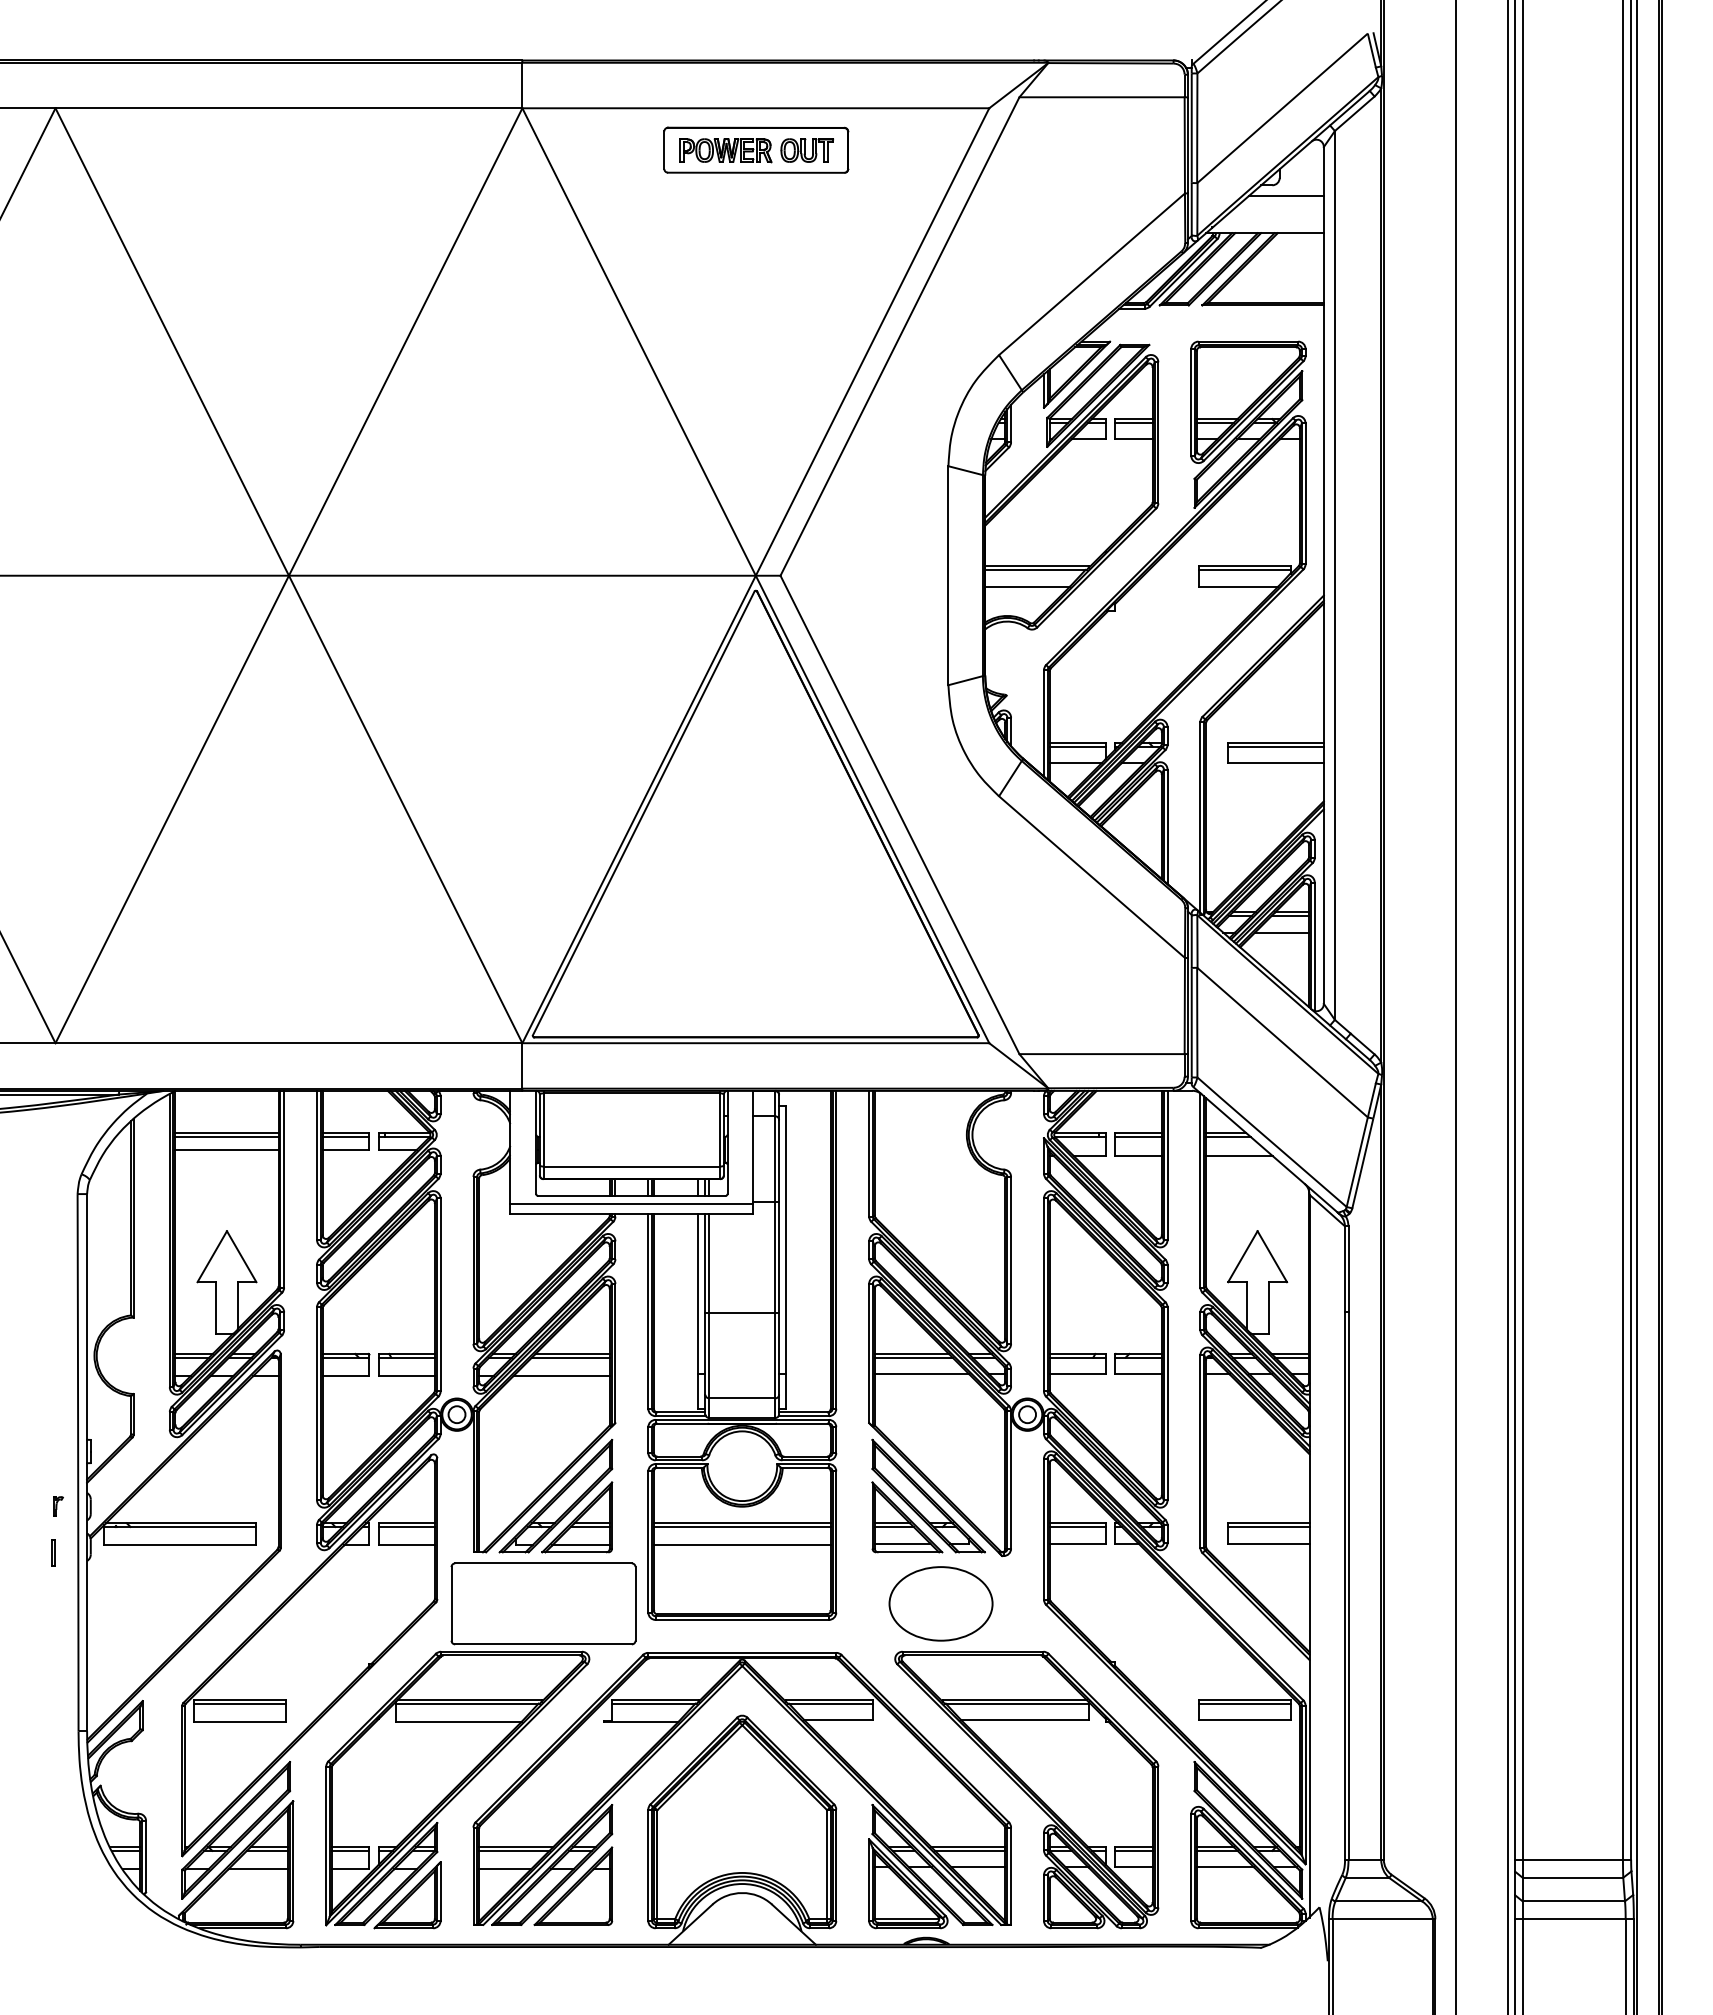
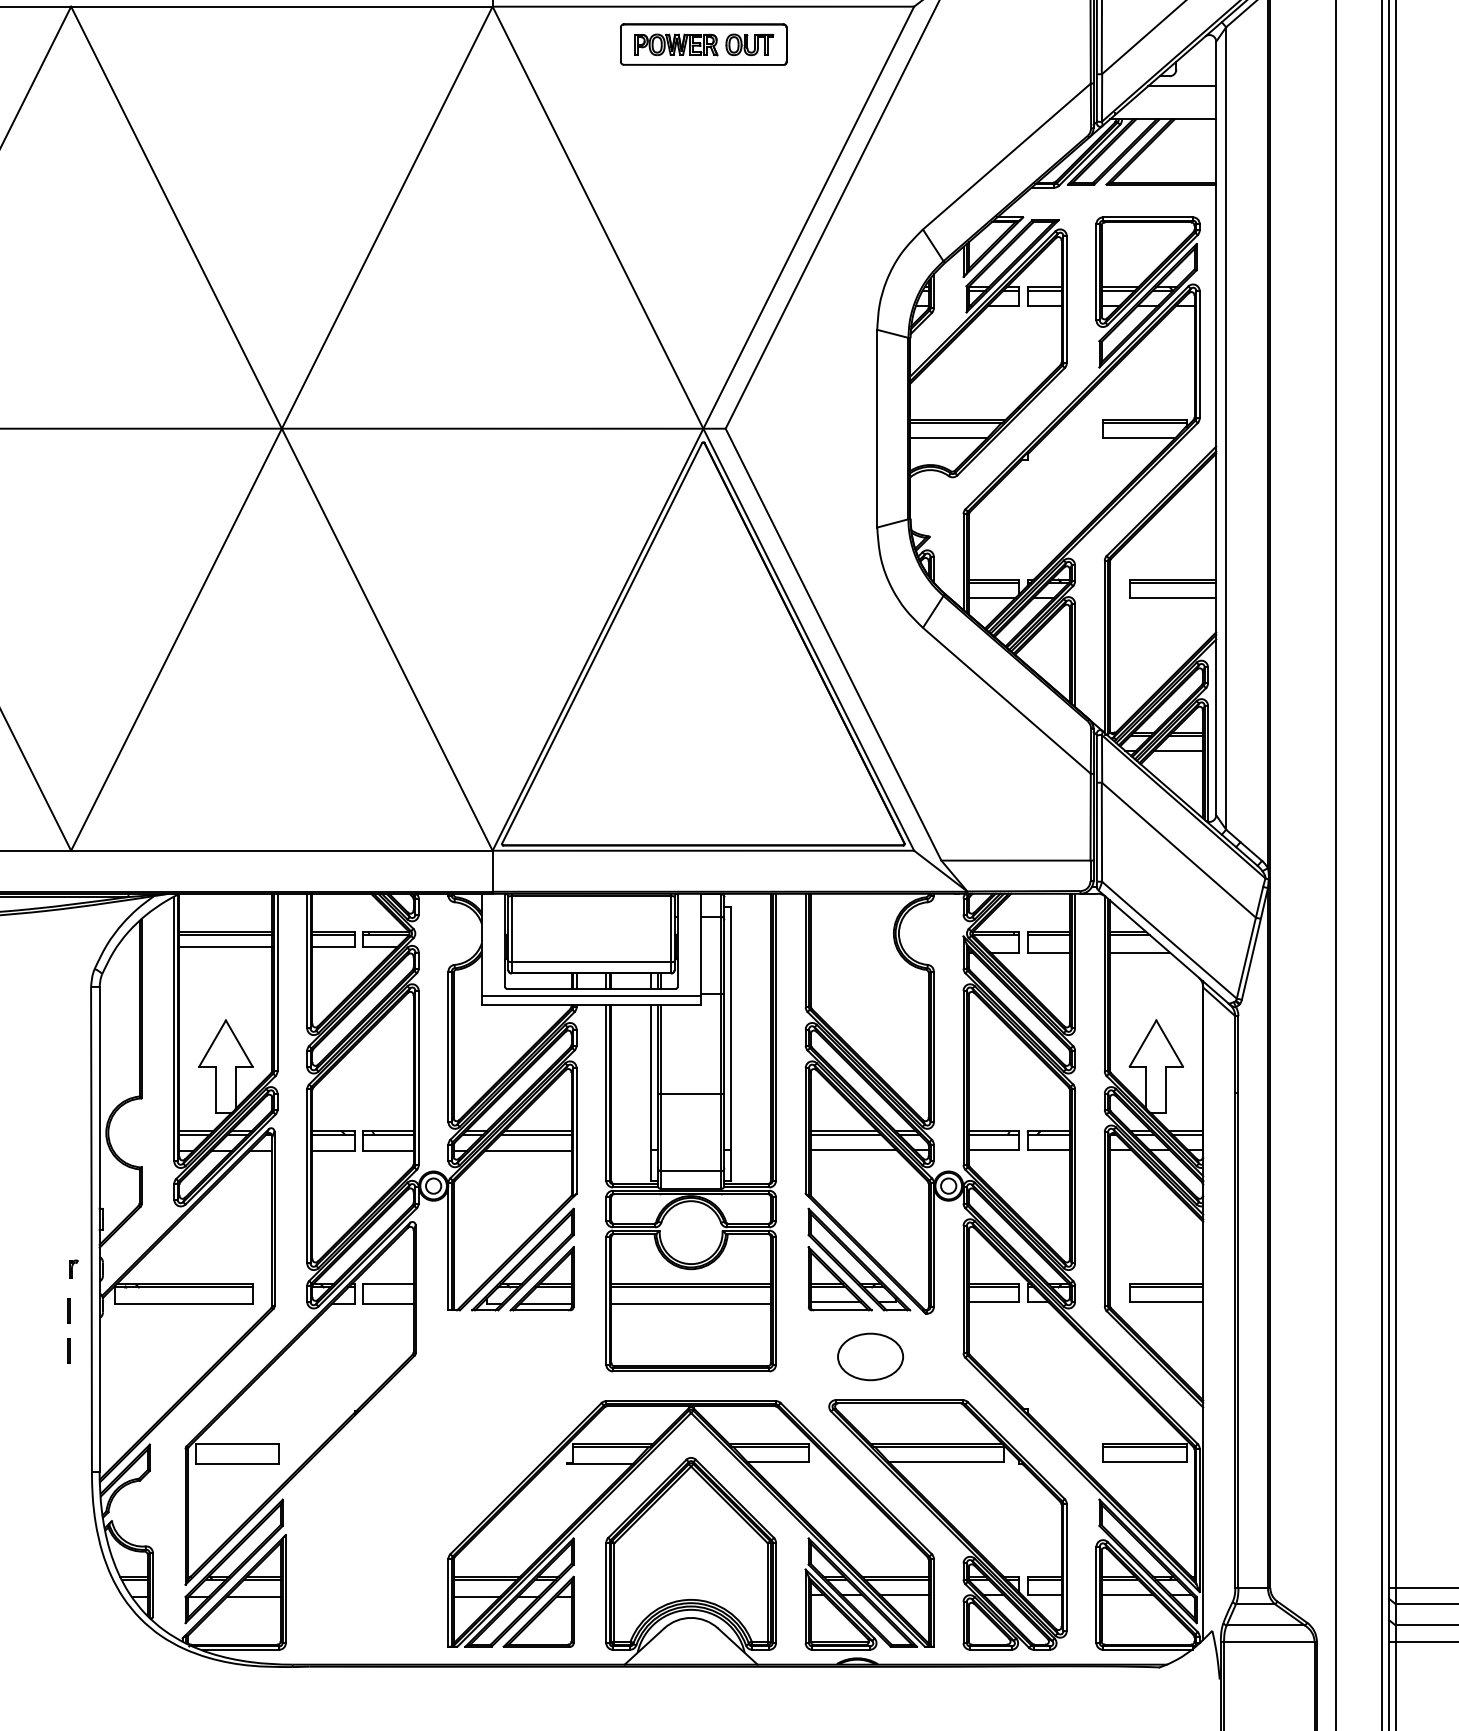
line: (406, 1526) -> (388, 1287), removed
line: (52, 1596) -> (68, 1350), added
part: (940, 1603) -> (870, 1356), size x0.7
line: (239, 1703) -> (237, 1446), removed
part: (480, 1745) -> (454, 1484), removed

